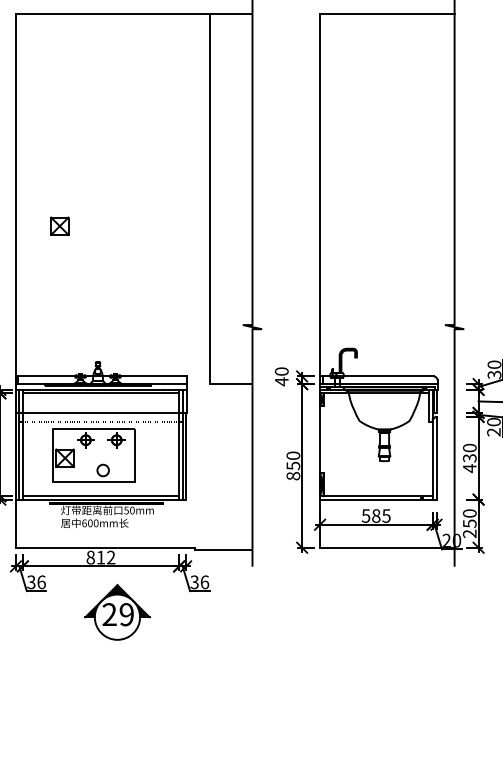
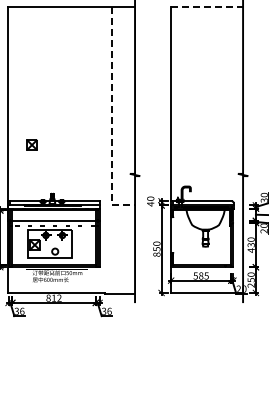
line: (388, 13) -> (207, 7), solid -> dashed
line: (210, 221) -> (112, 118), solid -> dashed
part: (58, 225) -> (31, 144), moved
part: (116, 612) -> (62, 327), removed

